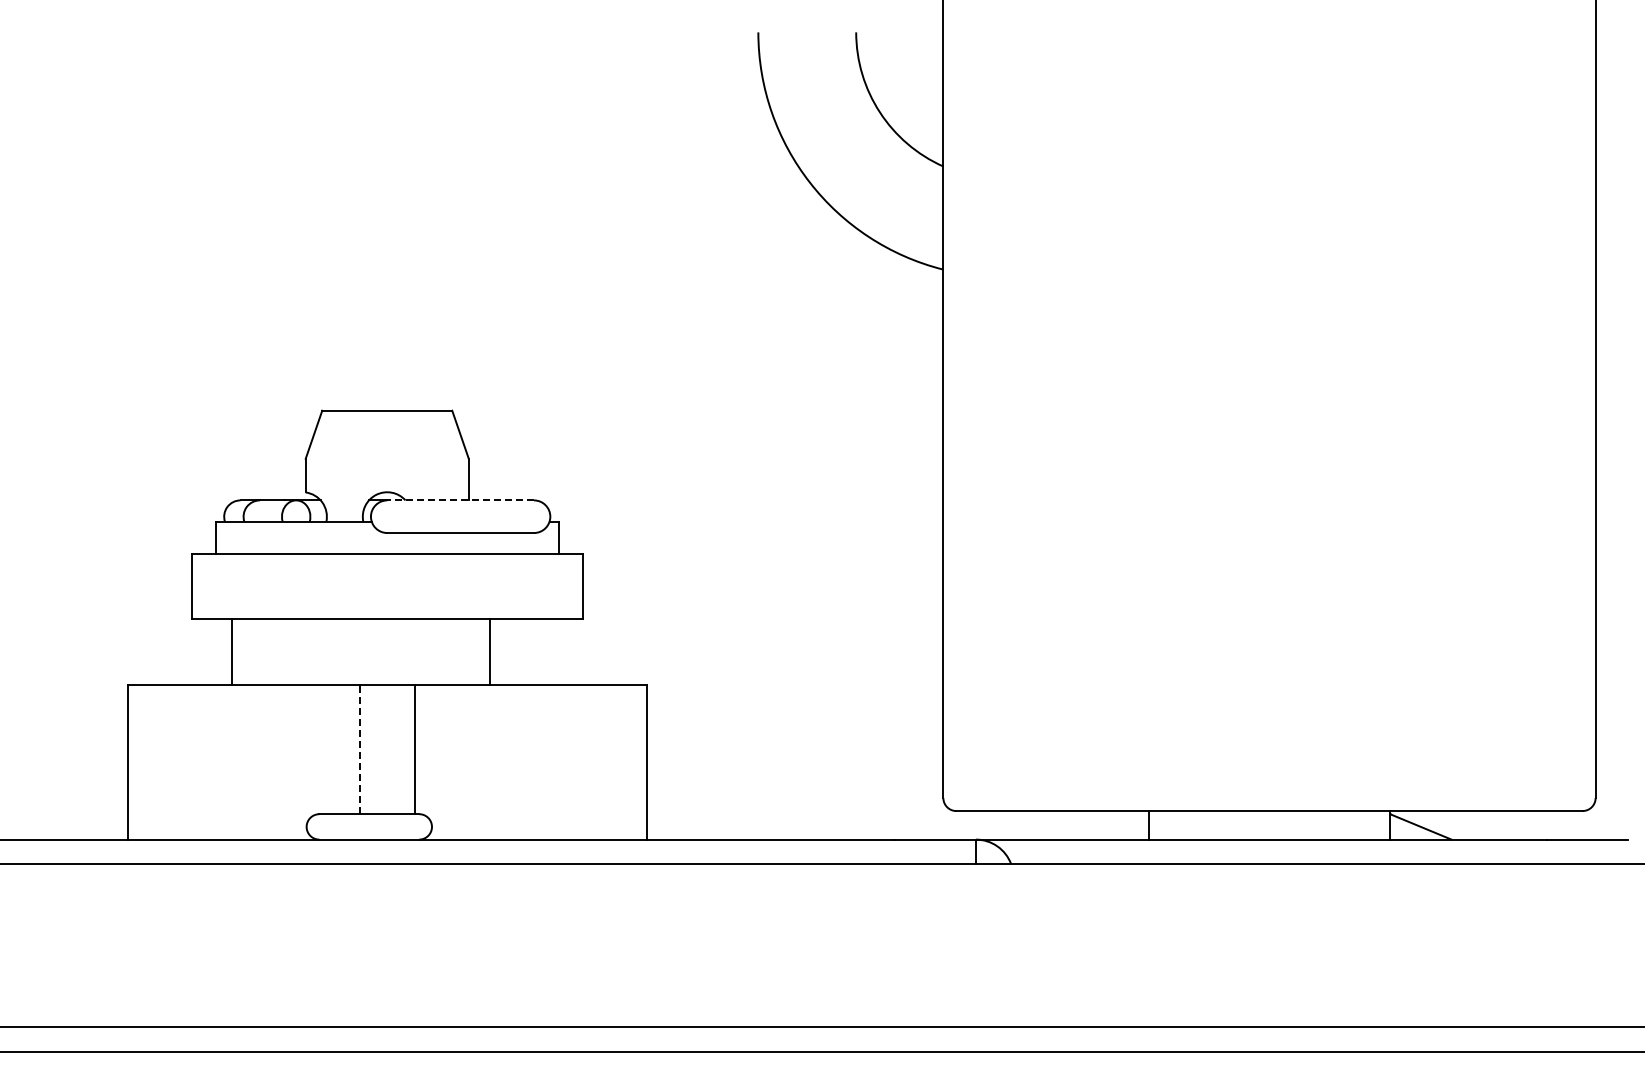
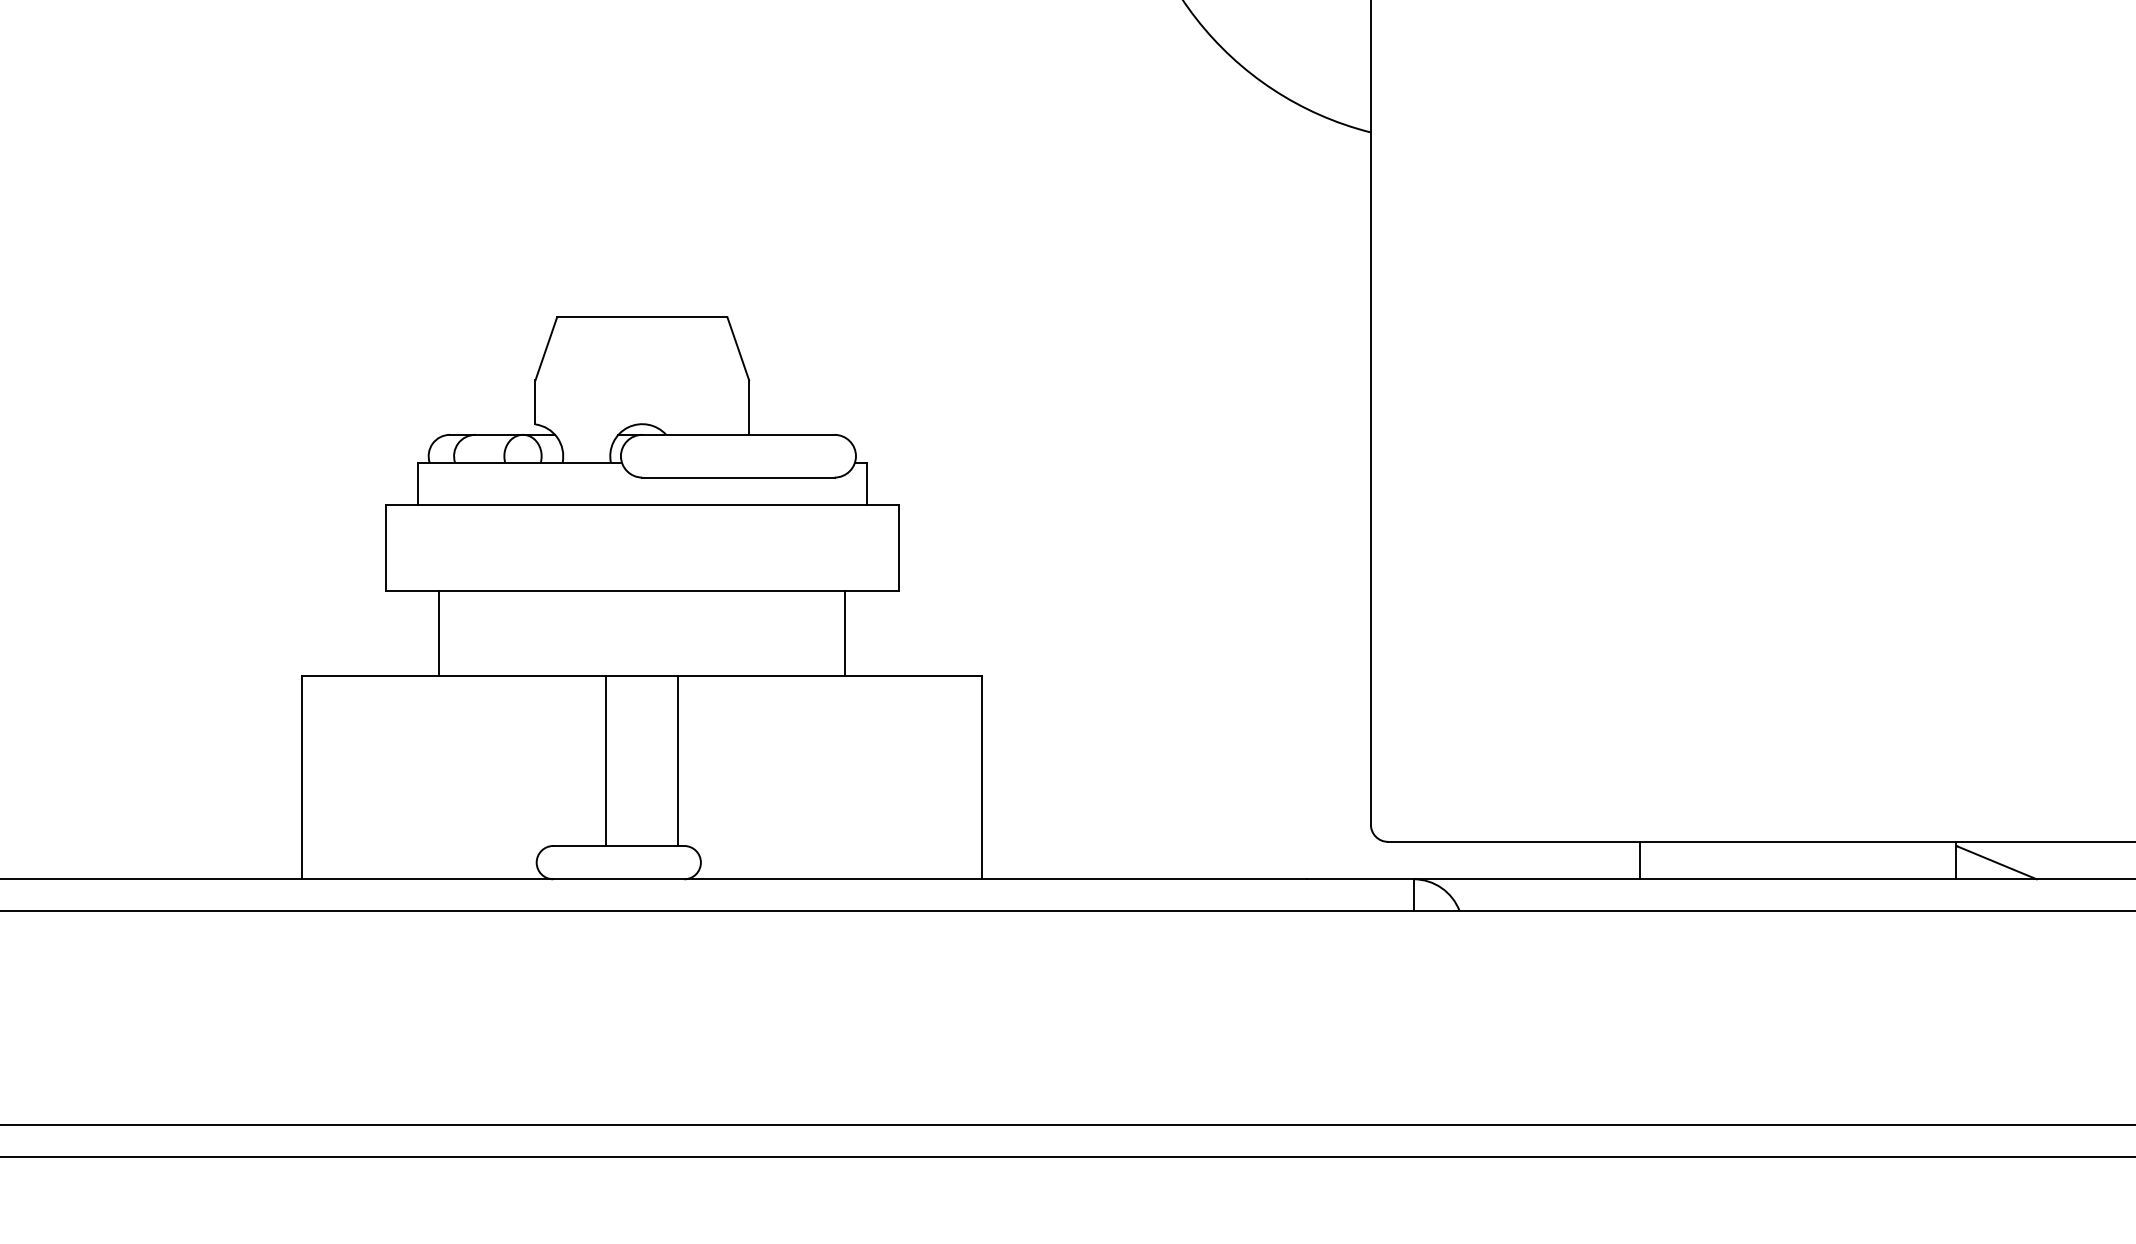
line: (460, 500) -> (738, 434), dashed -> solid
line: (490, 651) -> (845, 632), moved
line: (359, 749) -> (605, 761), dashed -> solid

